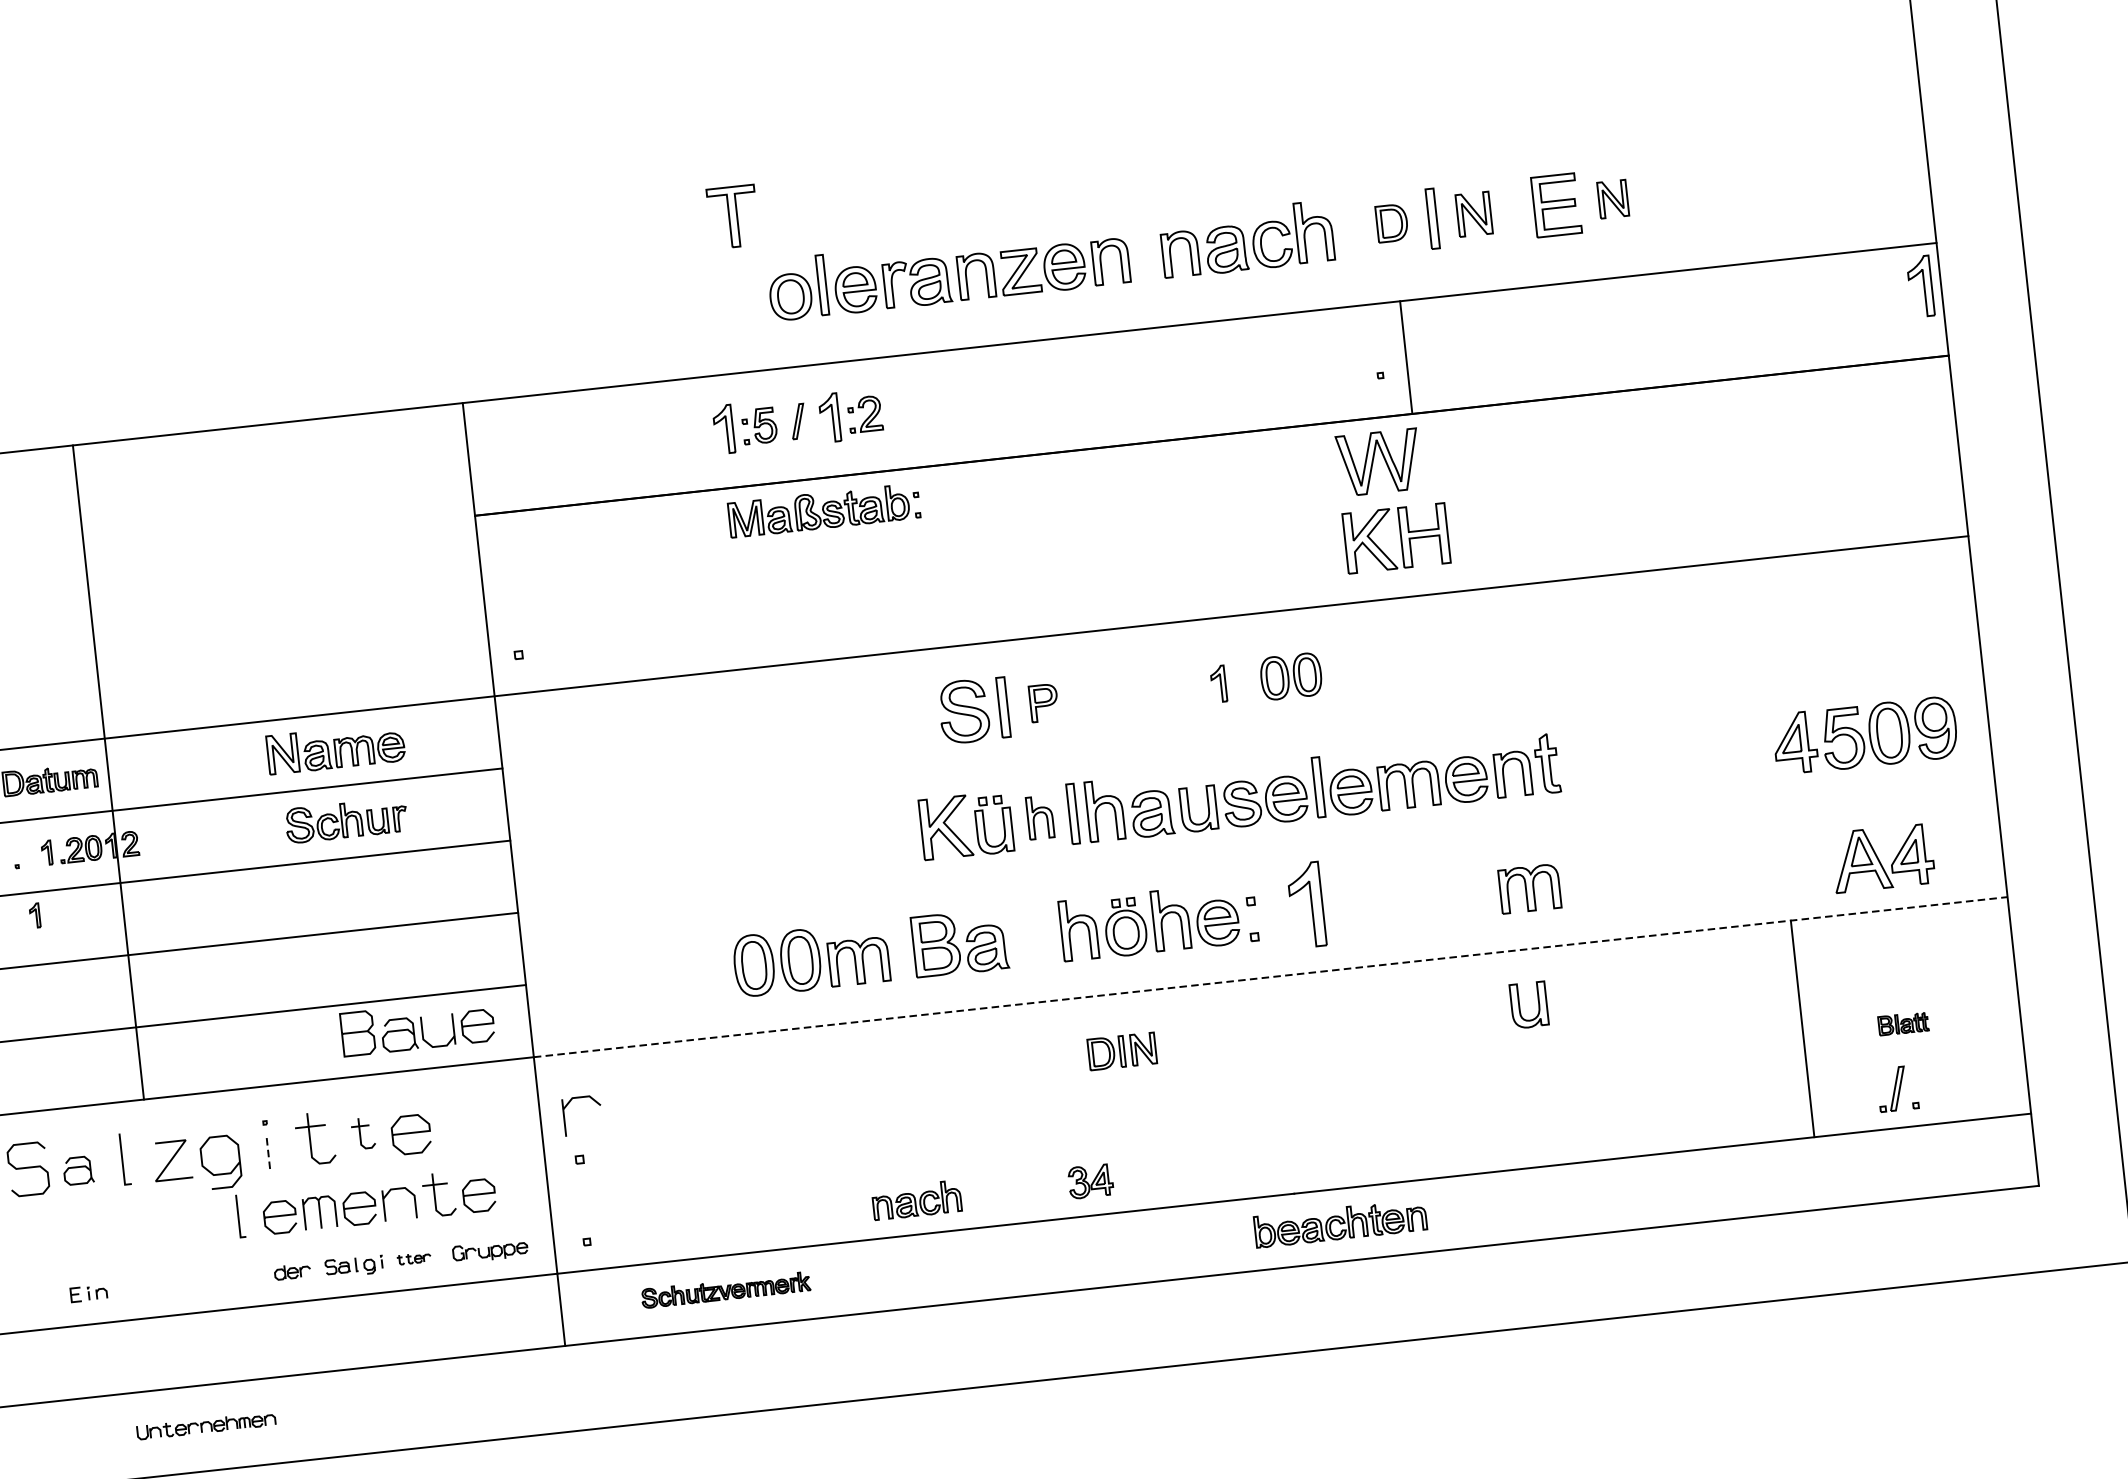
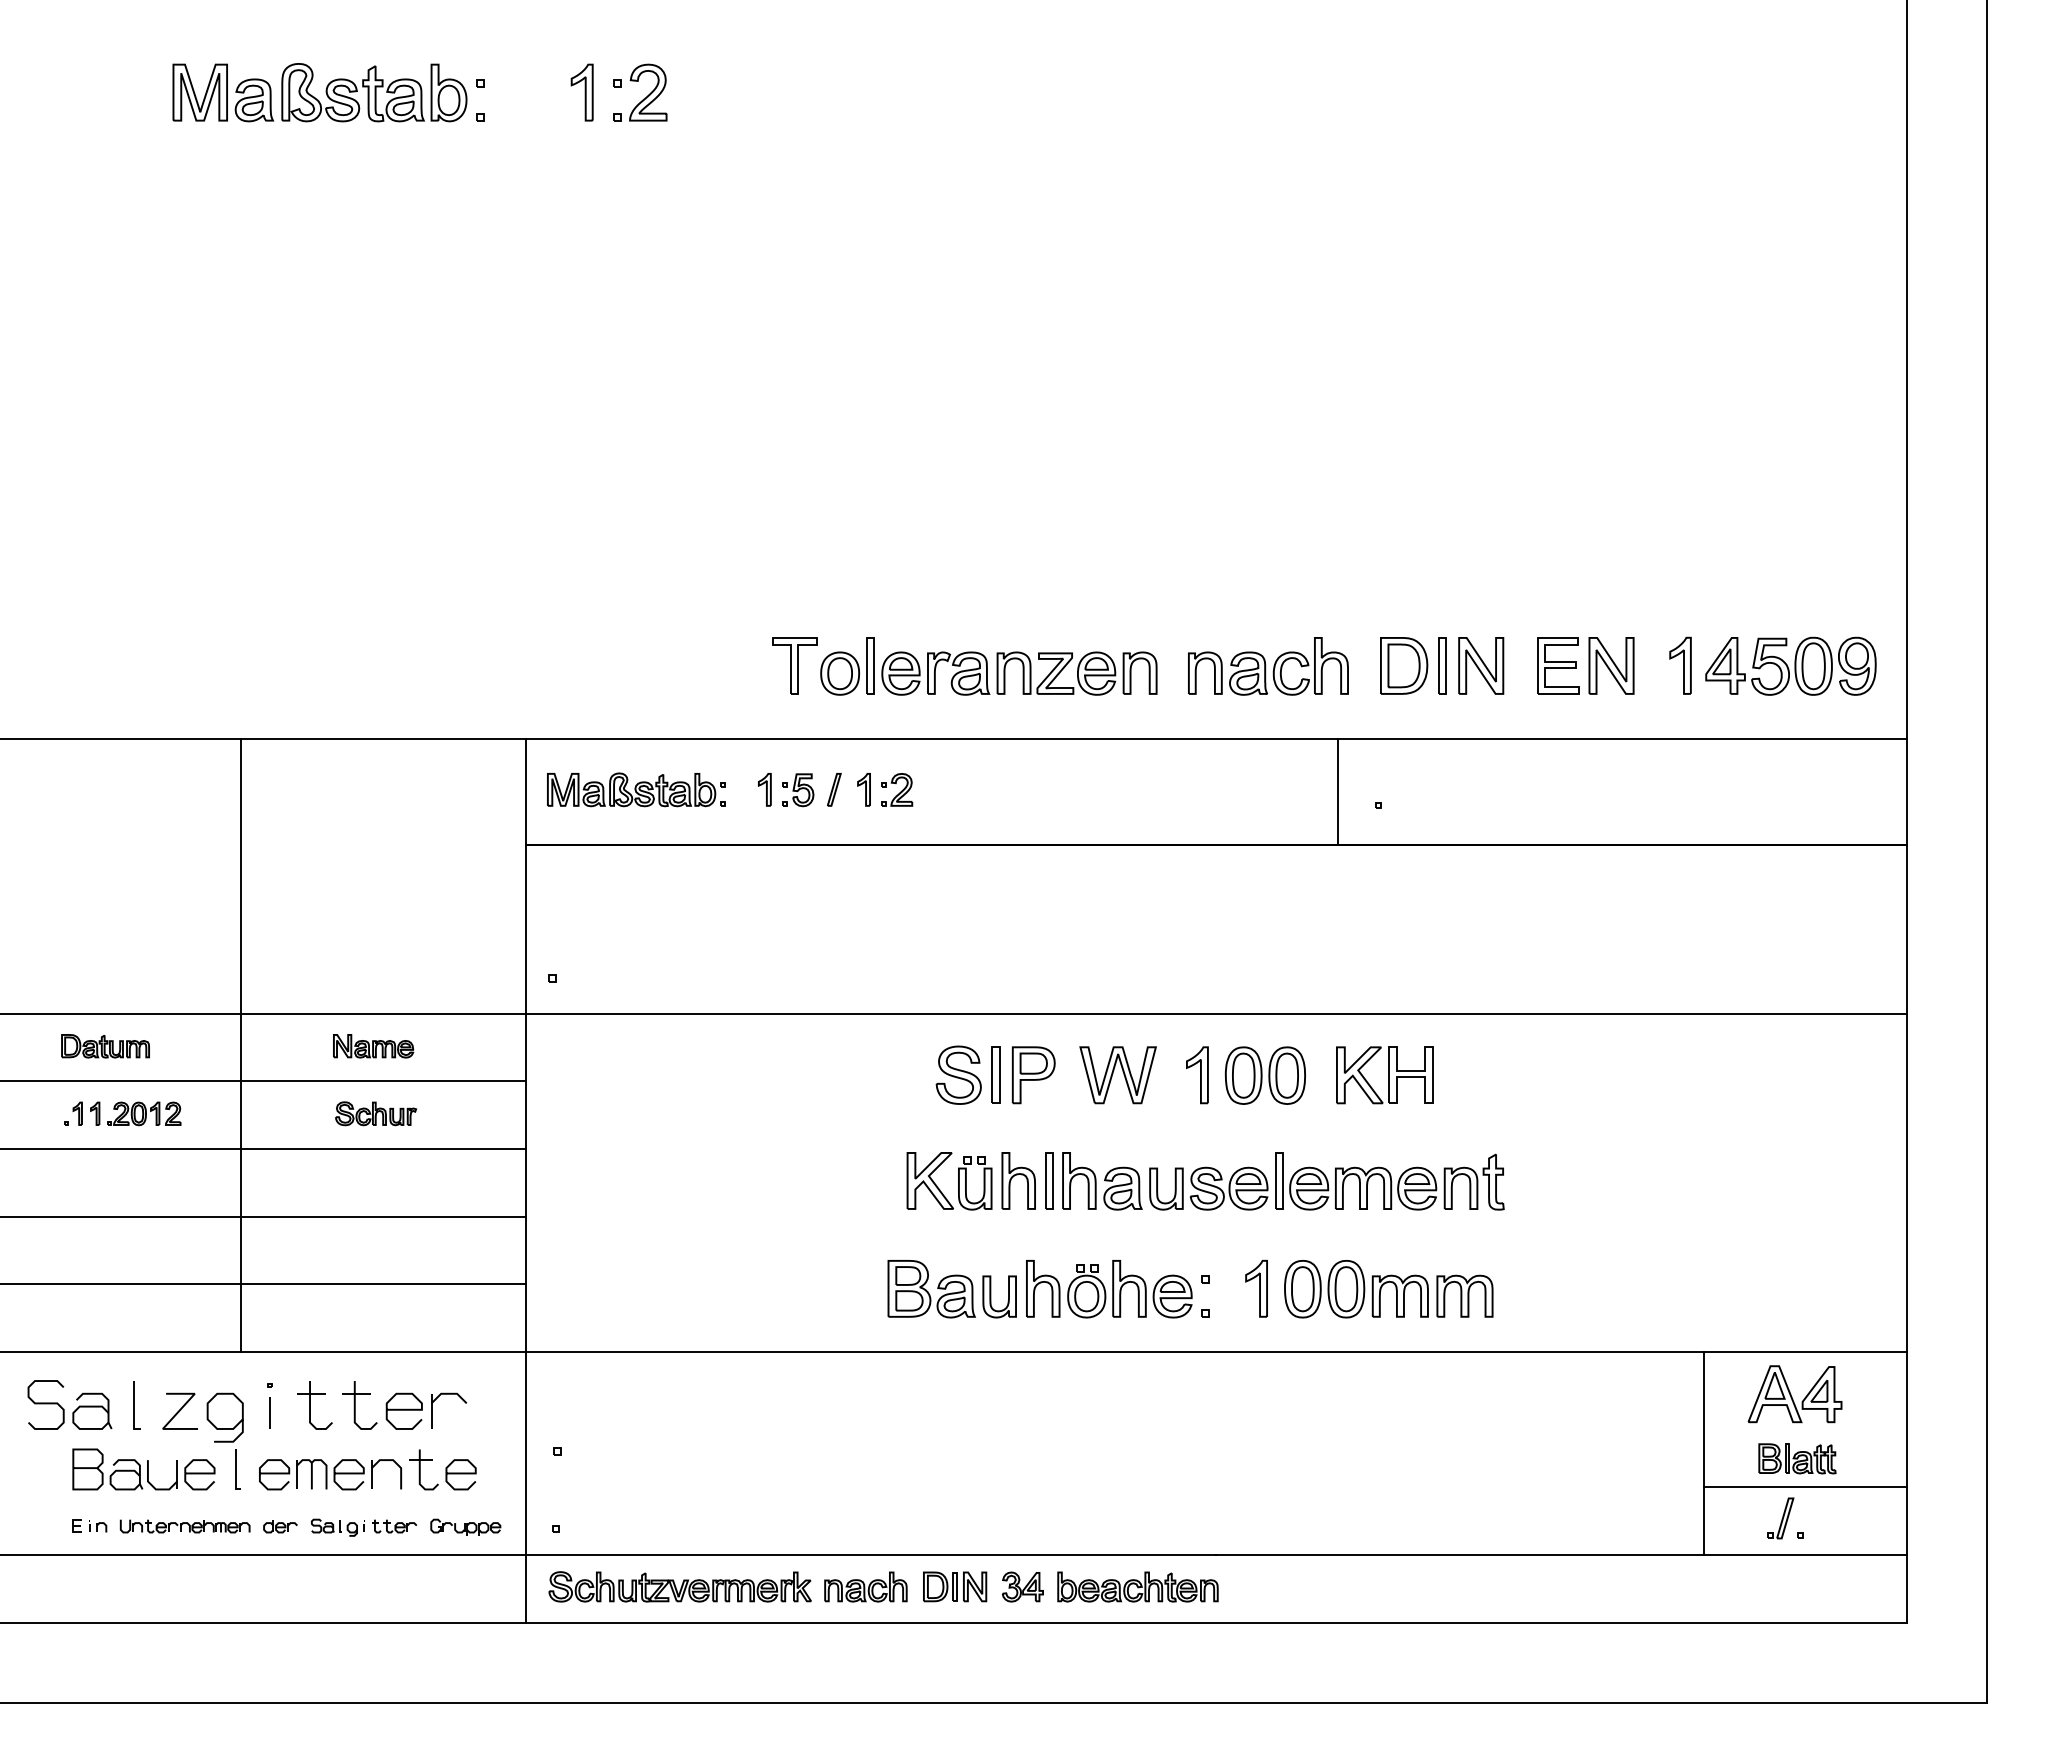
part: (1613, 198) -> (1611, 665), size x1.67
part: (1474, 213) -> (1481, 665), size x1.43
part: (732, 216) -> (794, 665), moved
part: (1392, 222) -> (1404, 665), size x1.67
part: (1920, 286) -> (1680, 665), moved
line: (1405, 357) -> (1337, 791), moved
part: (829, 417) -> (863, 789), size x0.71
part: (723, 429) -> (764, 789), size x0.71
part: (1378, 462) -> (1117, 1075), moved
part: (824, 510) -> (636, 789), moved
part: (1396, 538) -> (1384, 1075), moved
part: (1290, 676) -> (1264, 1075), size x1.43
part: (1218, 684) -> (1197, 1075), size x1.67
part: (1043, 703) -> (1033, 1075), size x1.67
part: (1864, 735) -> (1790, 665), moved
part: (336, 748) -> (373, 1046), size x0.62
line: (108, 772) -> (241, 1045), moved
part: (1040, 817) -> (1018, 1180), size x1.43
part: (347, 819) -> (376, 1113), size x0.71
part: (1882, 858) -> (1794, 1394), moved
part: (1306, 904) -> (1256, 1288), size x0.71
part: (34, 915) -> (77, 1113), moved
part: (811, 959) -> (1356, 1289), moved
line: (1271, 976) -> (1216, 1351), dashed -> solid
part: (1520, 1005) -> (991, 1296), moved
part: (1903, 1023) -> (1797, 1458), size x1.67
part: (417, 1027) -> (143, 1469), moved
part: (1122, 1051) -> (955, 1586), moved
line: (1914, 1053) -> (1804, 1487), added
part: (581, 1097) -> (449, 1394), moved
part: (362, 1133) -> (359, 1405), size x1.67
line: (268, 1151) -> (270, 1412), dashed -> solid
part: (78, 1169) -> (92, 1410), size x1.43
part: (1090, 1180) -> (1022, 1586), moved
part: (916, 1199) -> (865, 1586), moved
part: (1339, 1222) -> (1137, 1586), moved
part: (414, 1258) -> (394, 1526), size x1.43
part: (725, 1289) -> (679, 1586), size x1.67
part: (205, 1425) -> (184, 1526), moved

